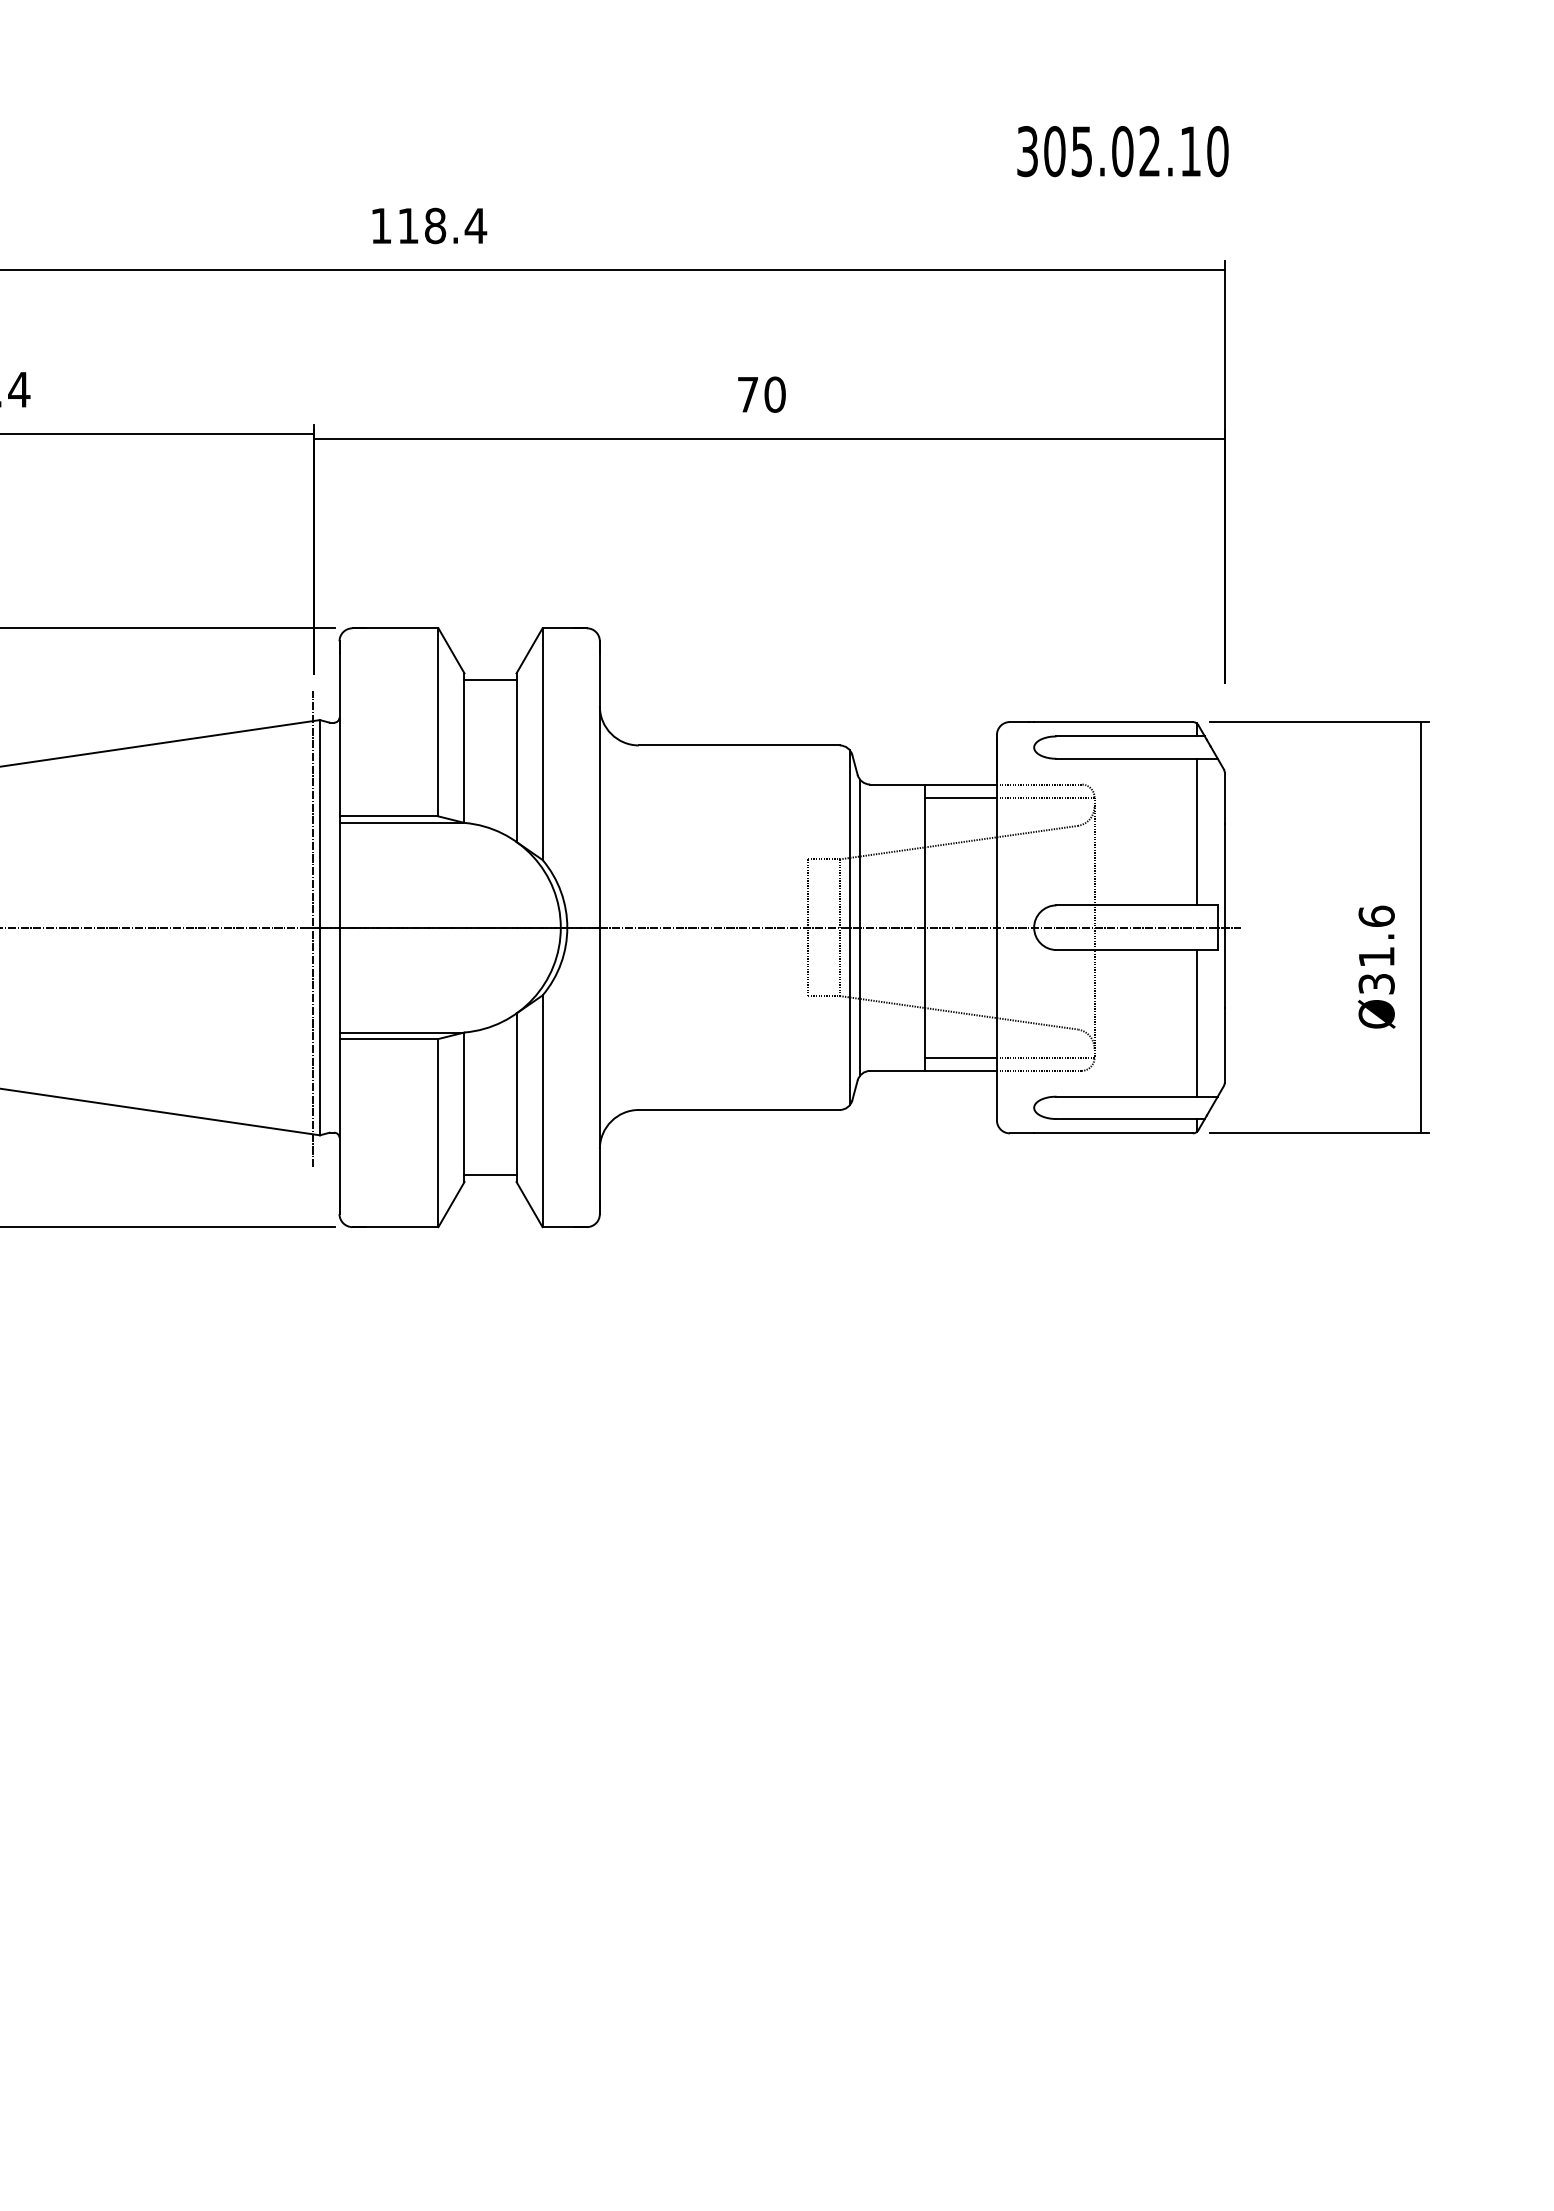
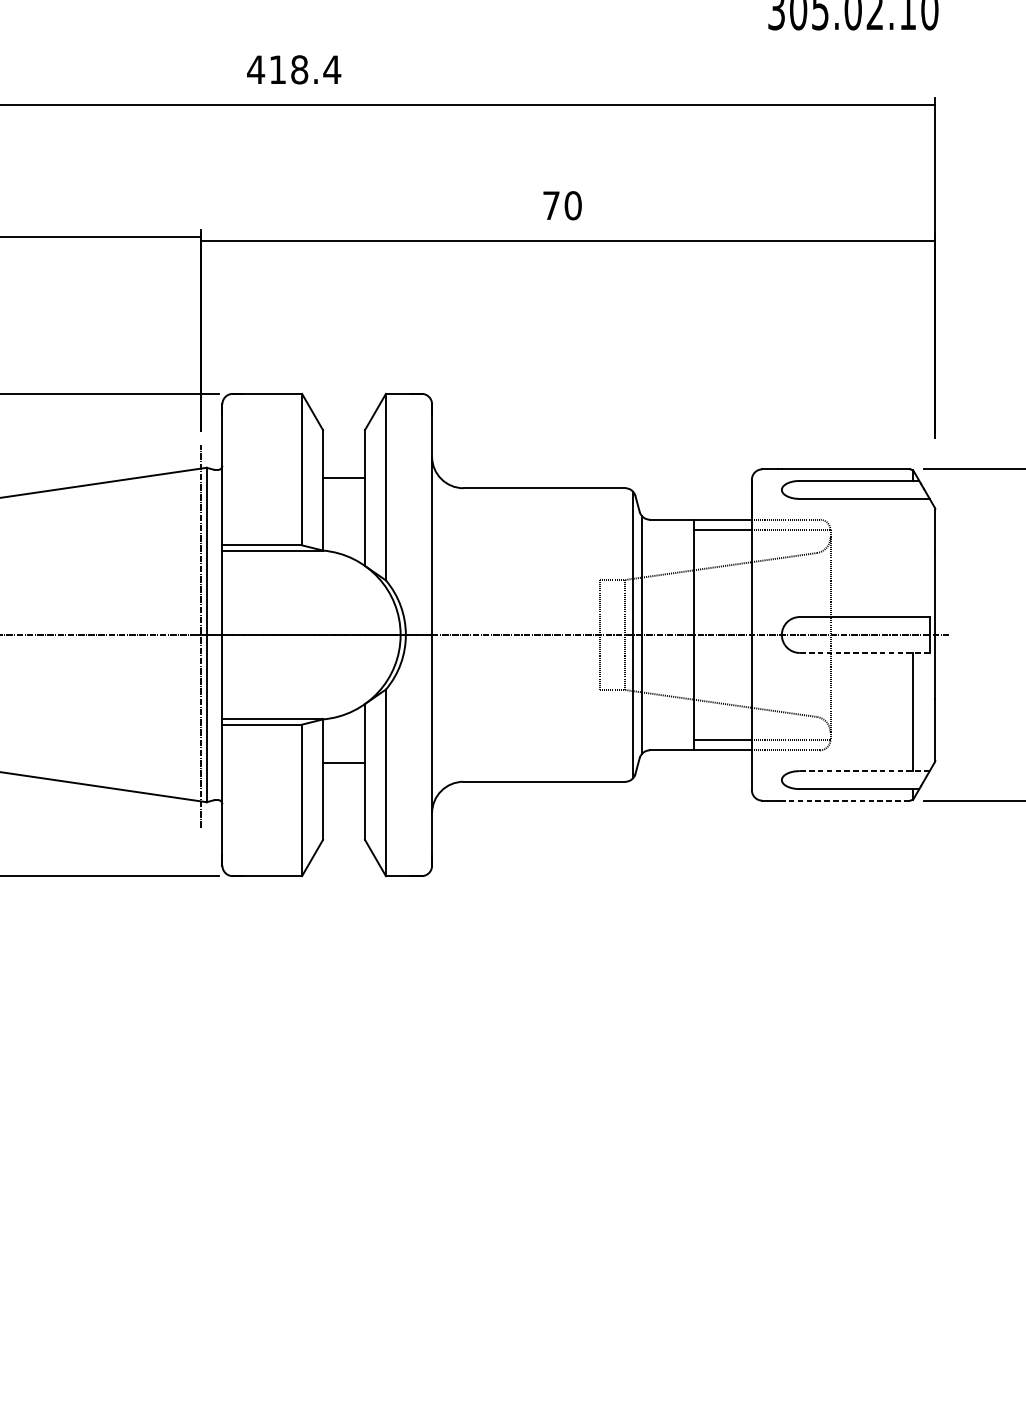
text: (381, 225) -> (256, 69), 118.4 -> 418.4
line: (490, 680) -> (344, 478), moved
line: (1196, 831) -> (912, 557), removed
line: (1137, 950) -> (865, 653), solid -> dashed
line: (1137, 1096) -> (865, 770), solid -> dashed
line: (1112, 1133) -> (844, 800), solid -> dashed
line: (490, 1175) -> (344, 762), moved

